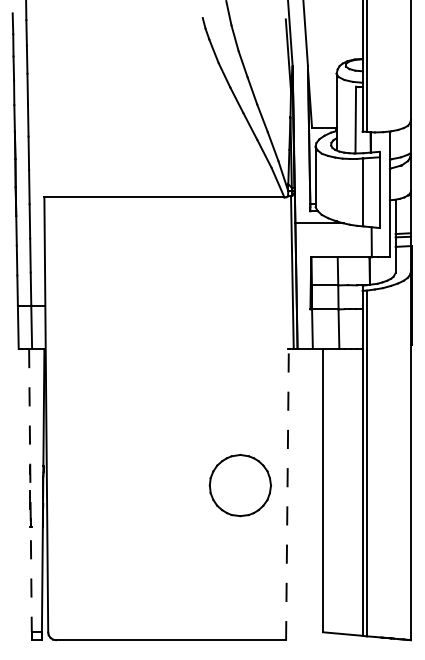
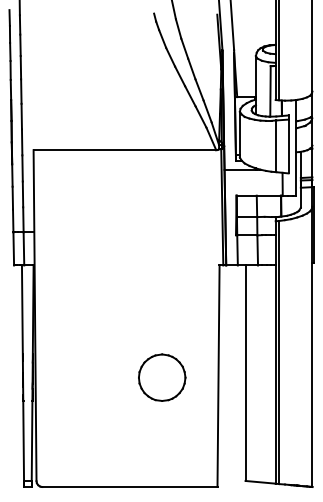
part: (239, 485) -> (161, 377), moved
line: (30, 490) -> (23, 373), dashed -> solid
line: (287, 494) -> (218, 376), dashed -> solid

